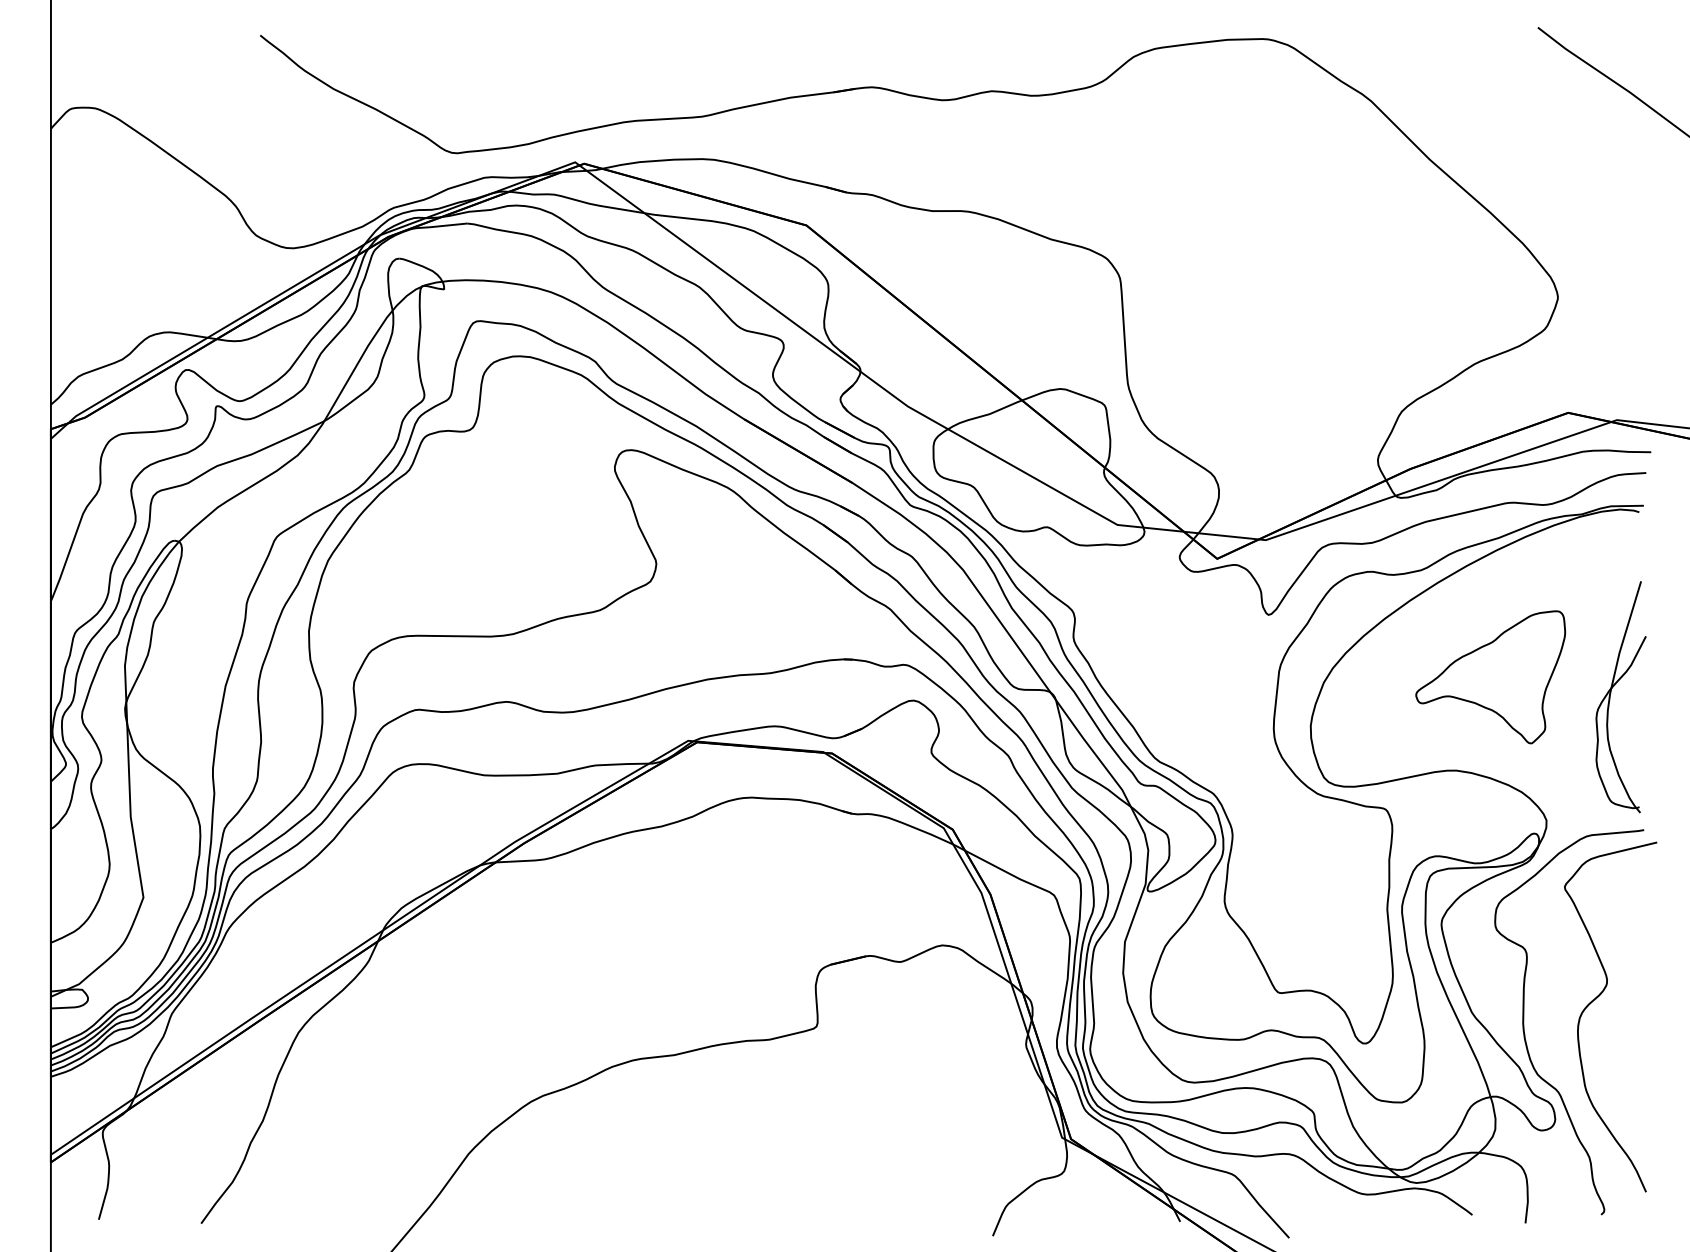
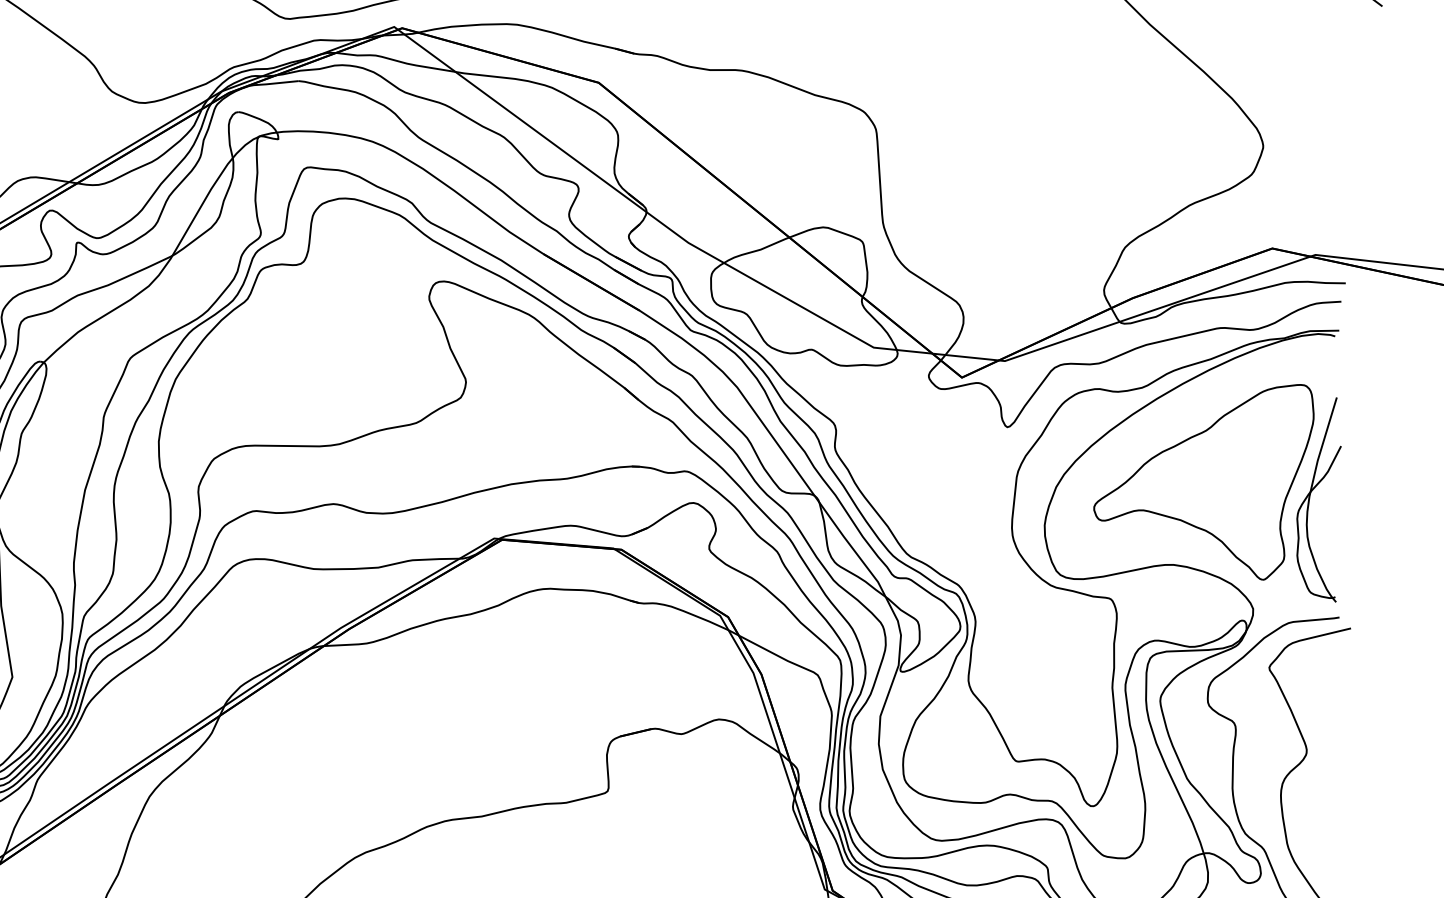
part: (1490, 677) -> (1203, 482), size x1.67

